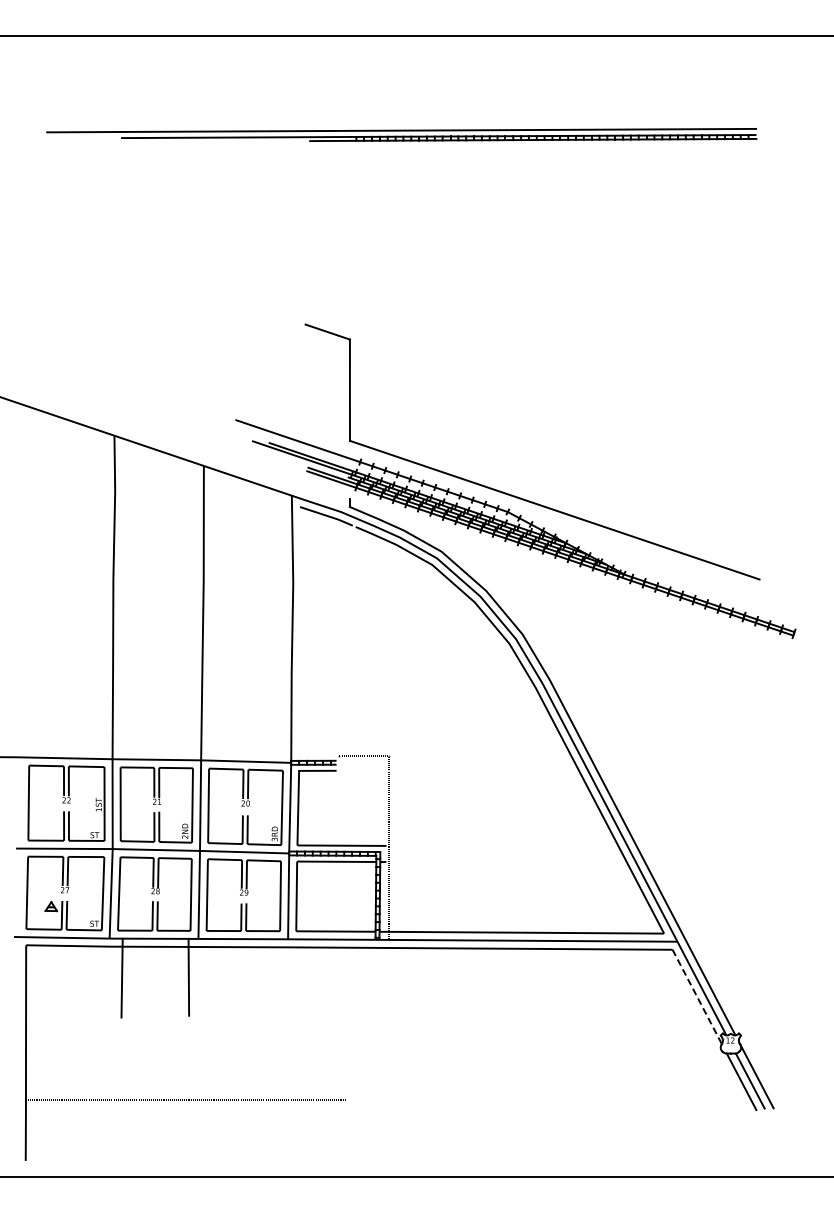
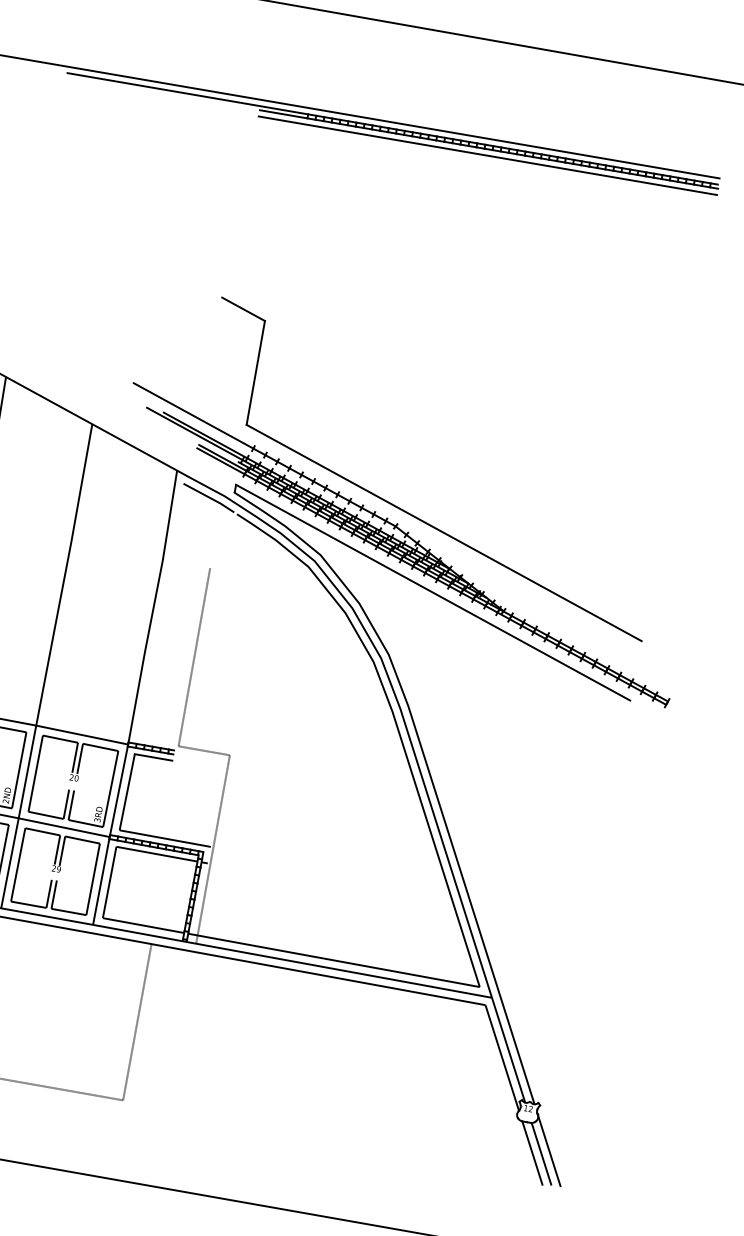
line: (533, 146) -> (488, 156), added
line: (553, 568) -> (432, 592), added
line: (339, 669) -> (194, 657), added
line: (697, 997) -> (502, 1058), dashed -> solid
line: (345, 1023) -> (136, 1021), added

